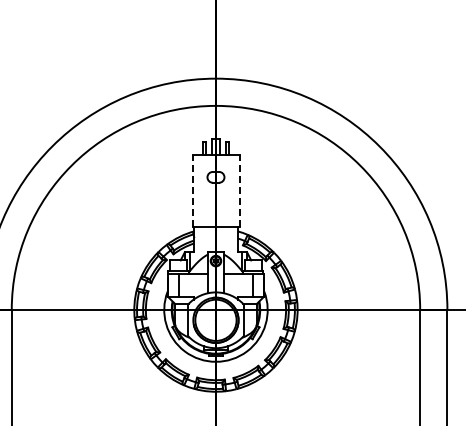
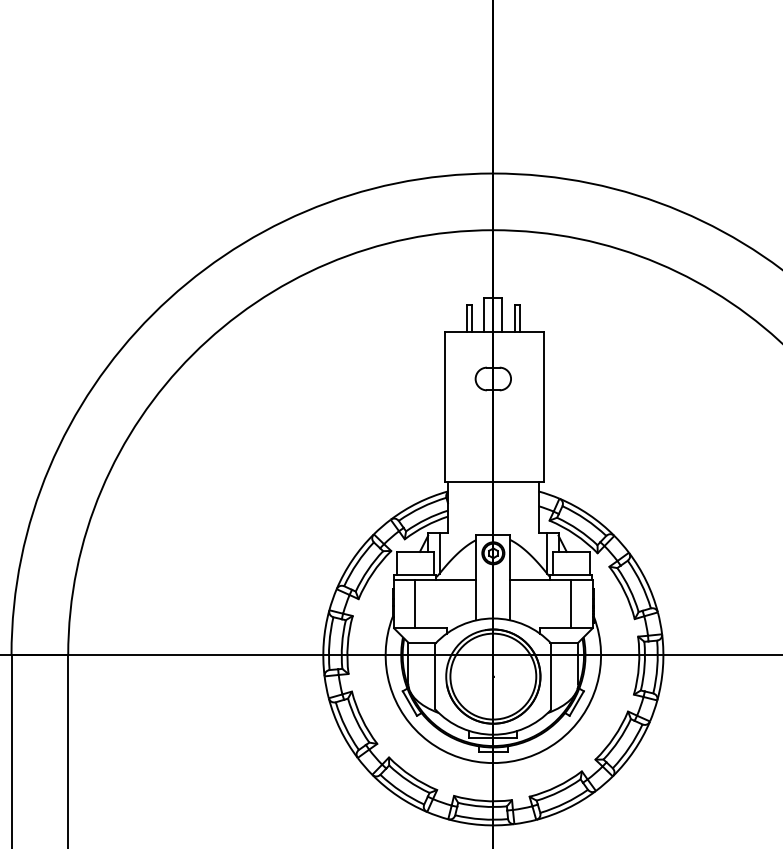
line: (192, 190) -> (444, 406), dashed -> solid
line: (240, 190) -> (544, 406), dashed -> solid

